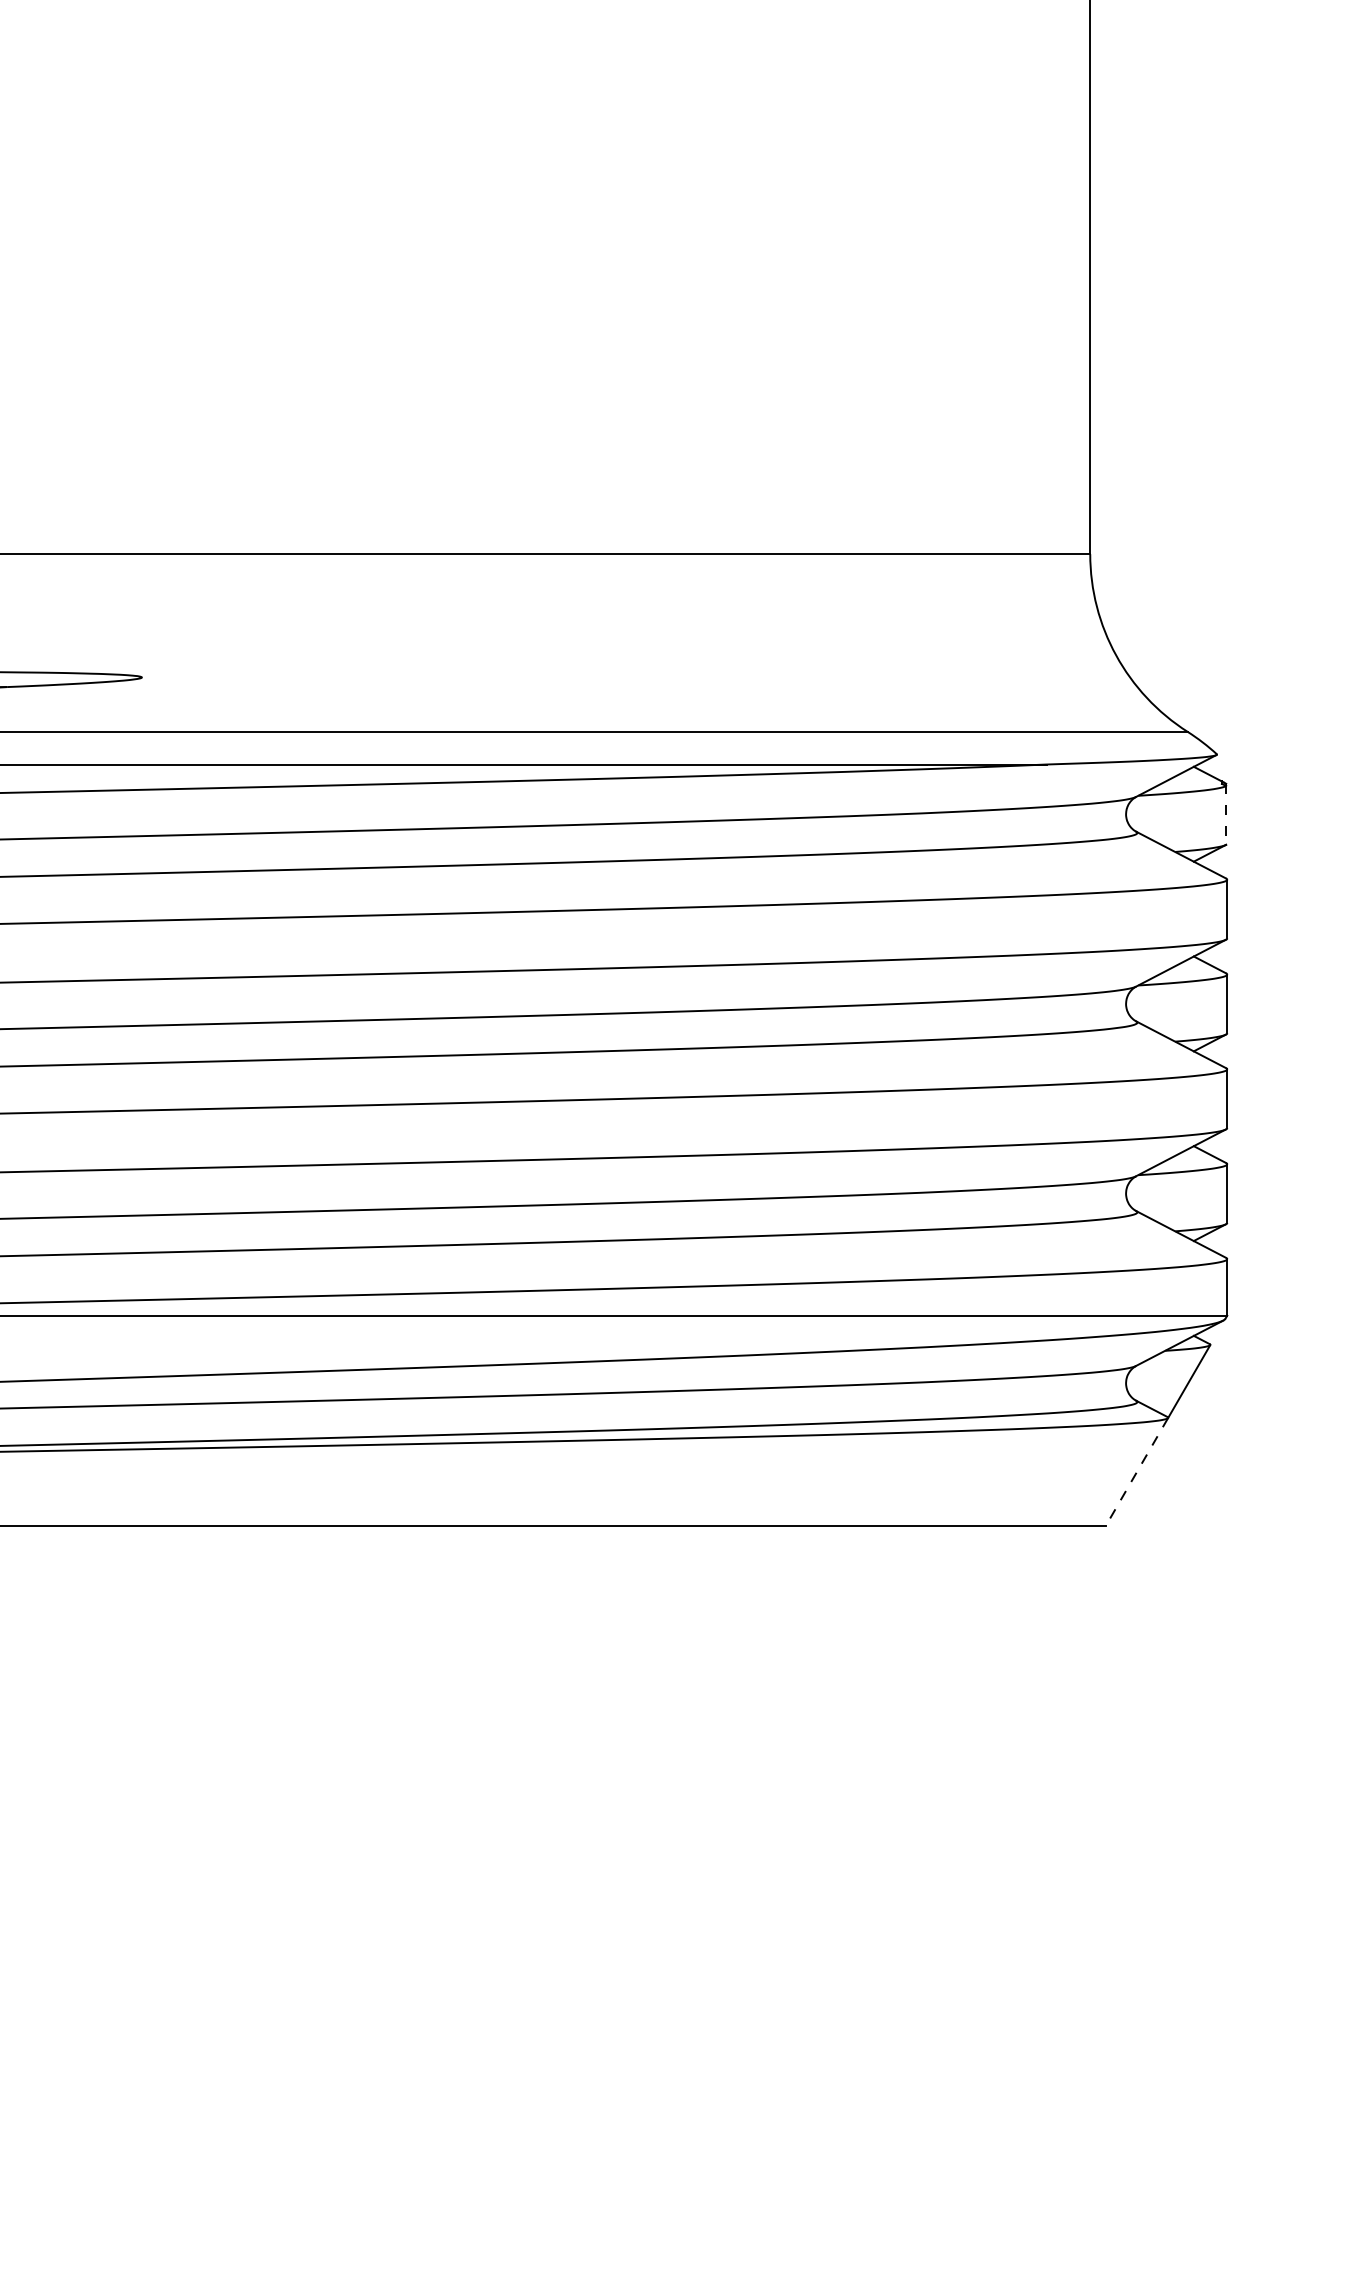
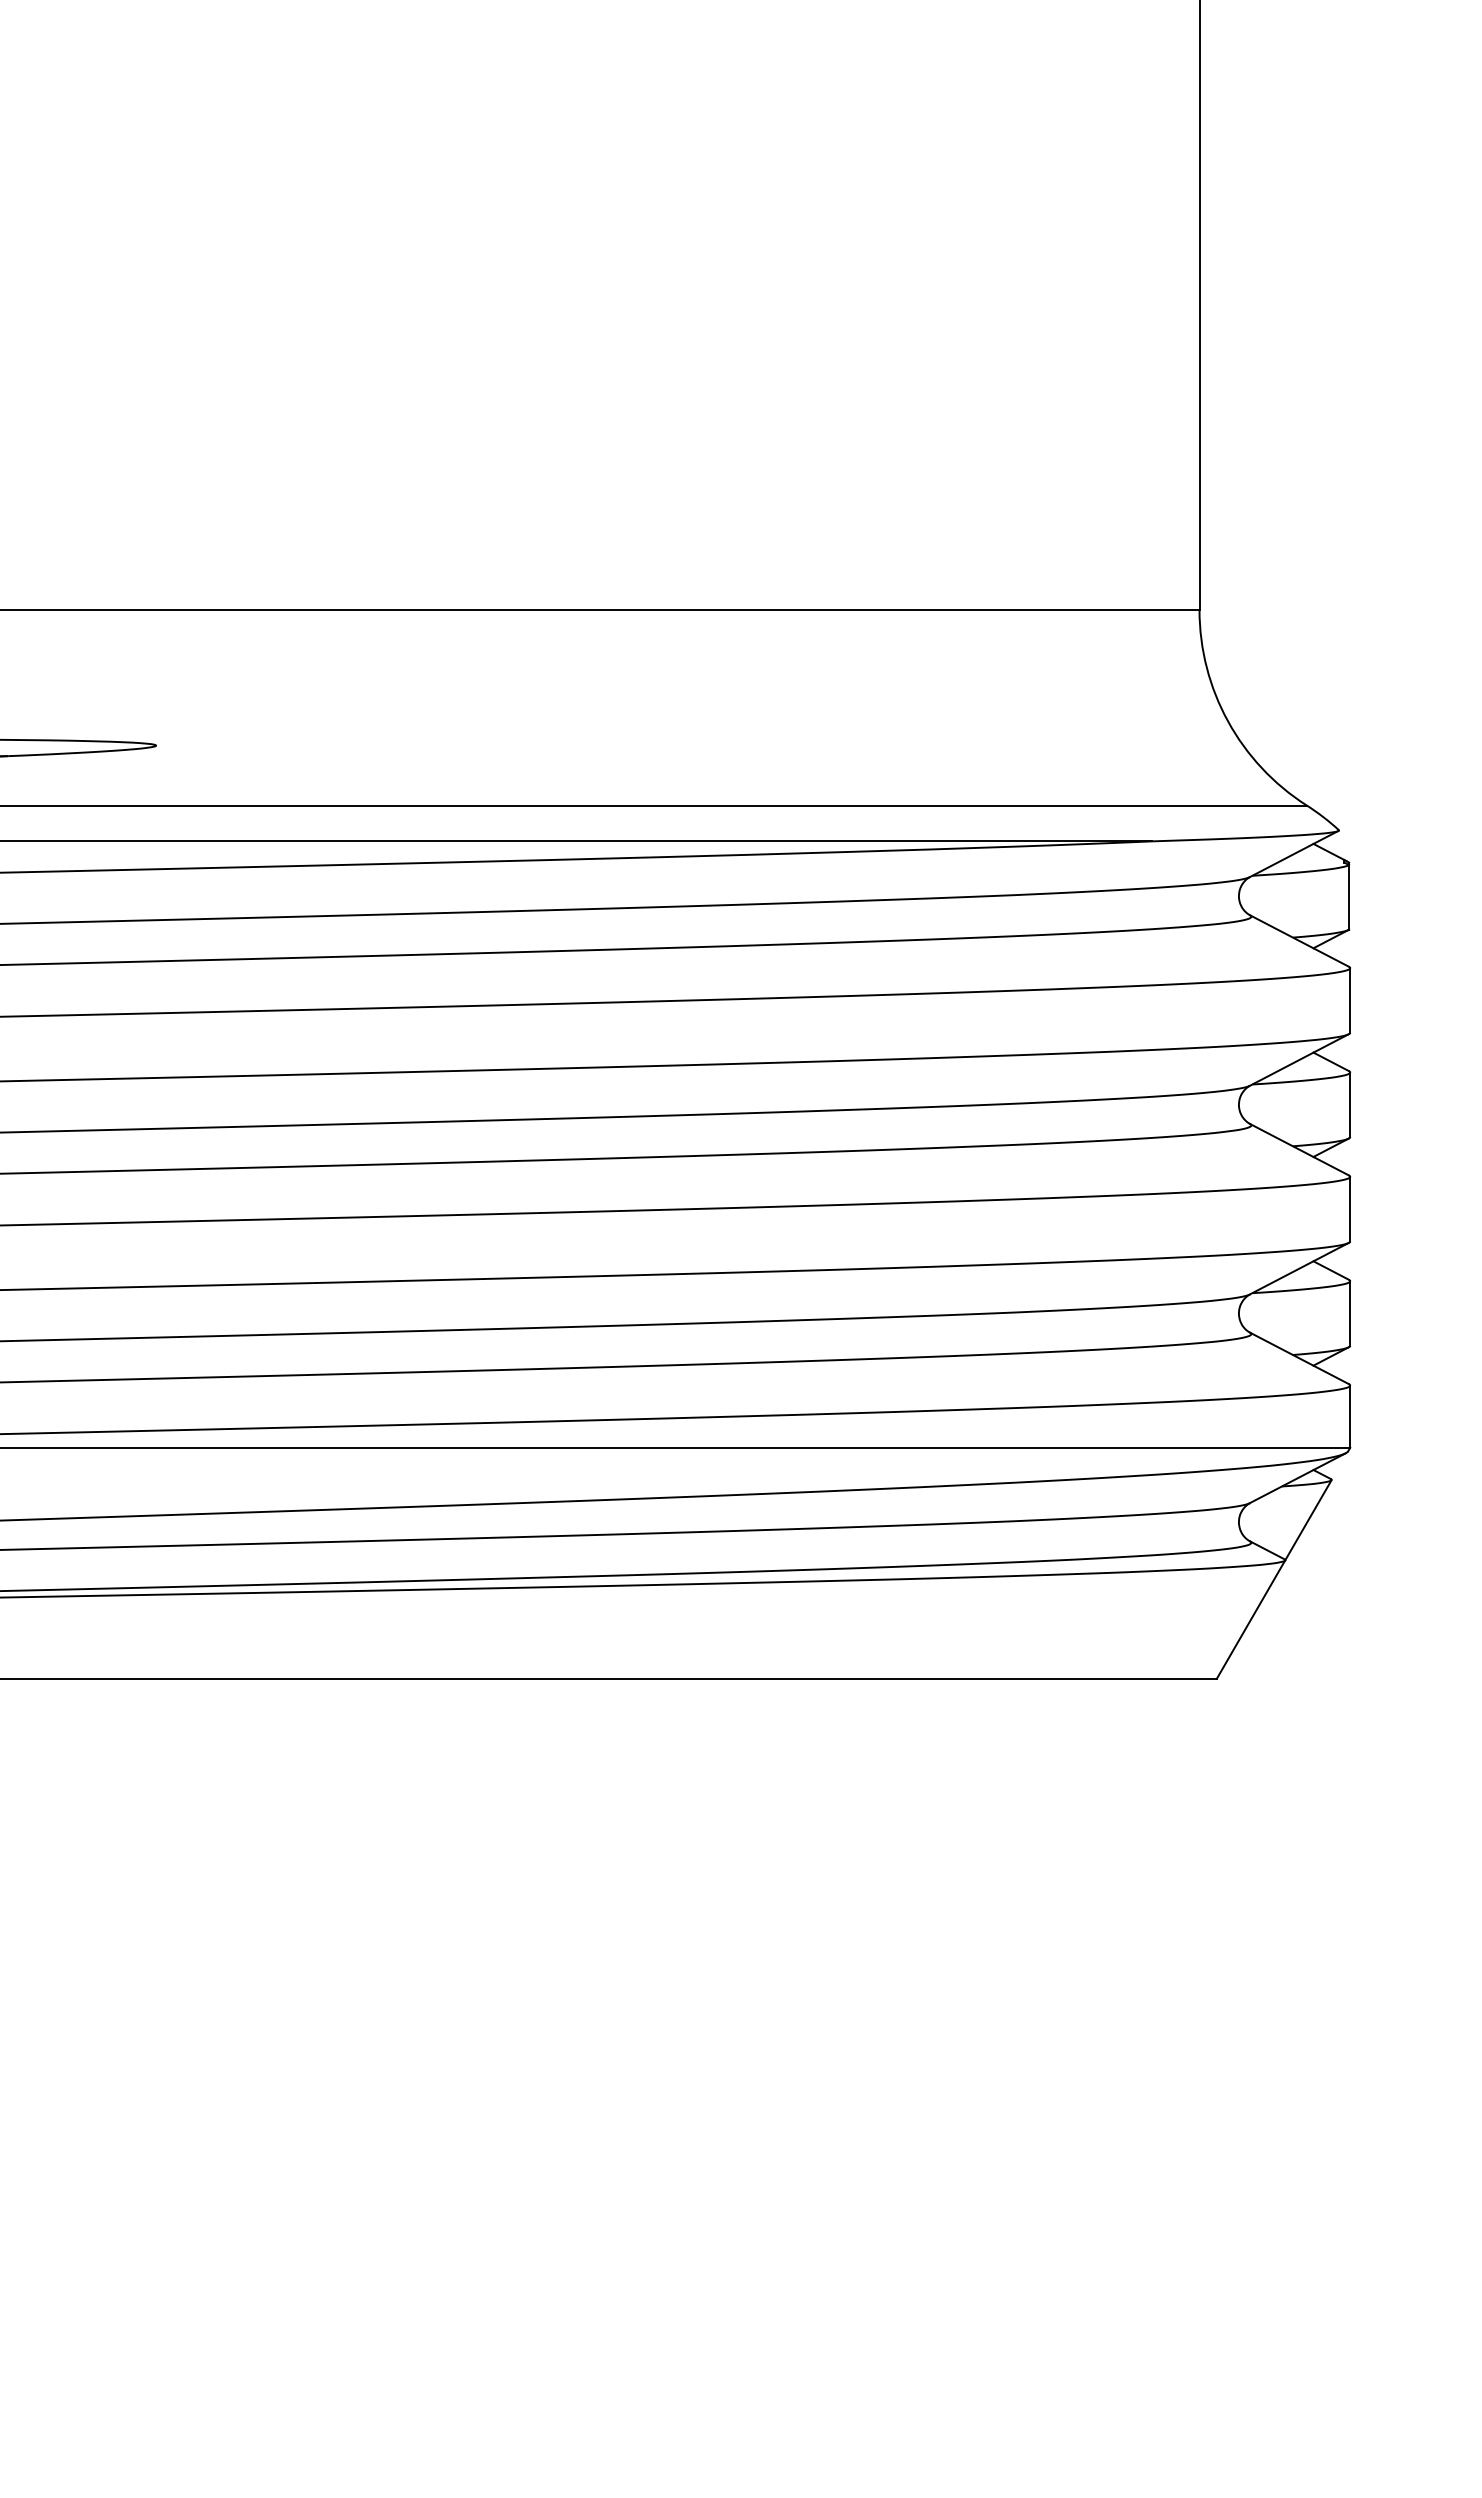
line: (1226, 814) -> (1349, 896), dashed -> solid
line: (1136, 1472) -> (1250, 1620), dashed -> solid

